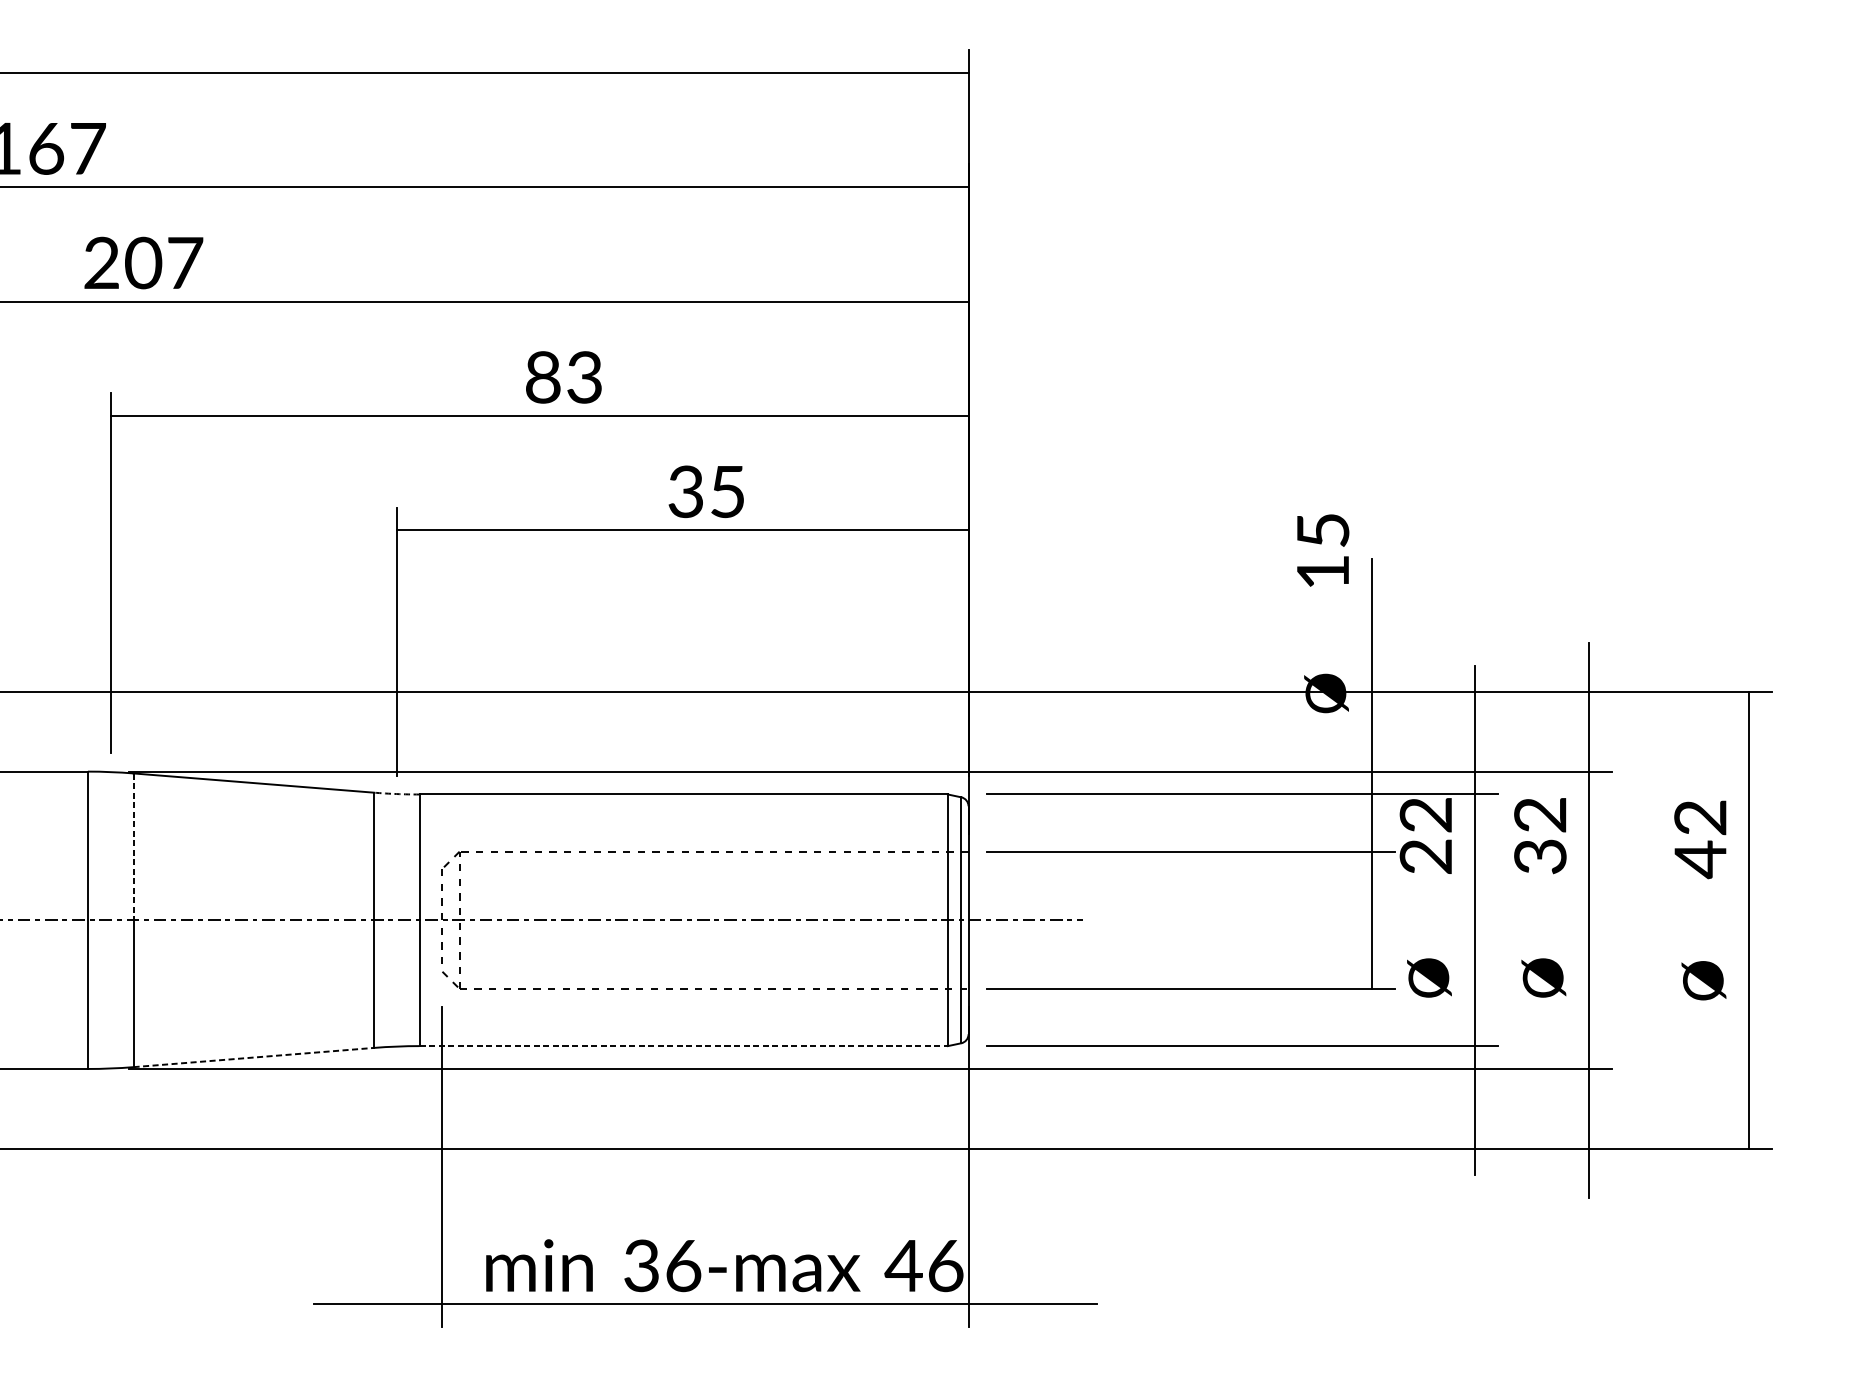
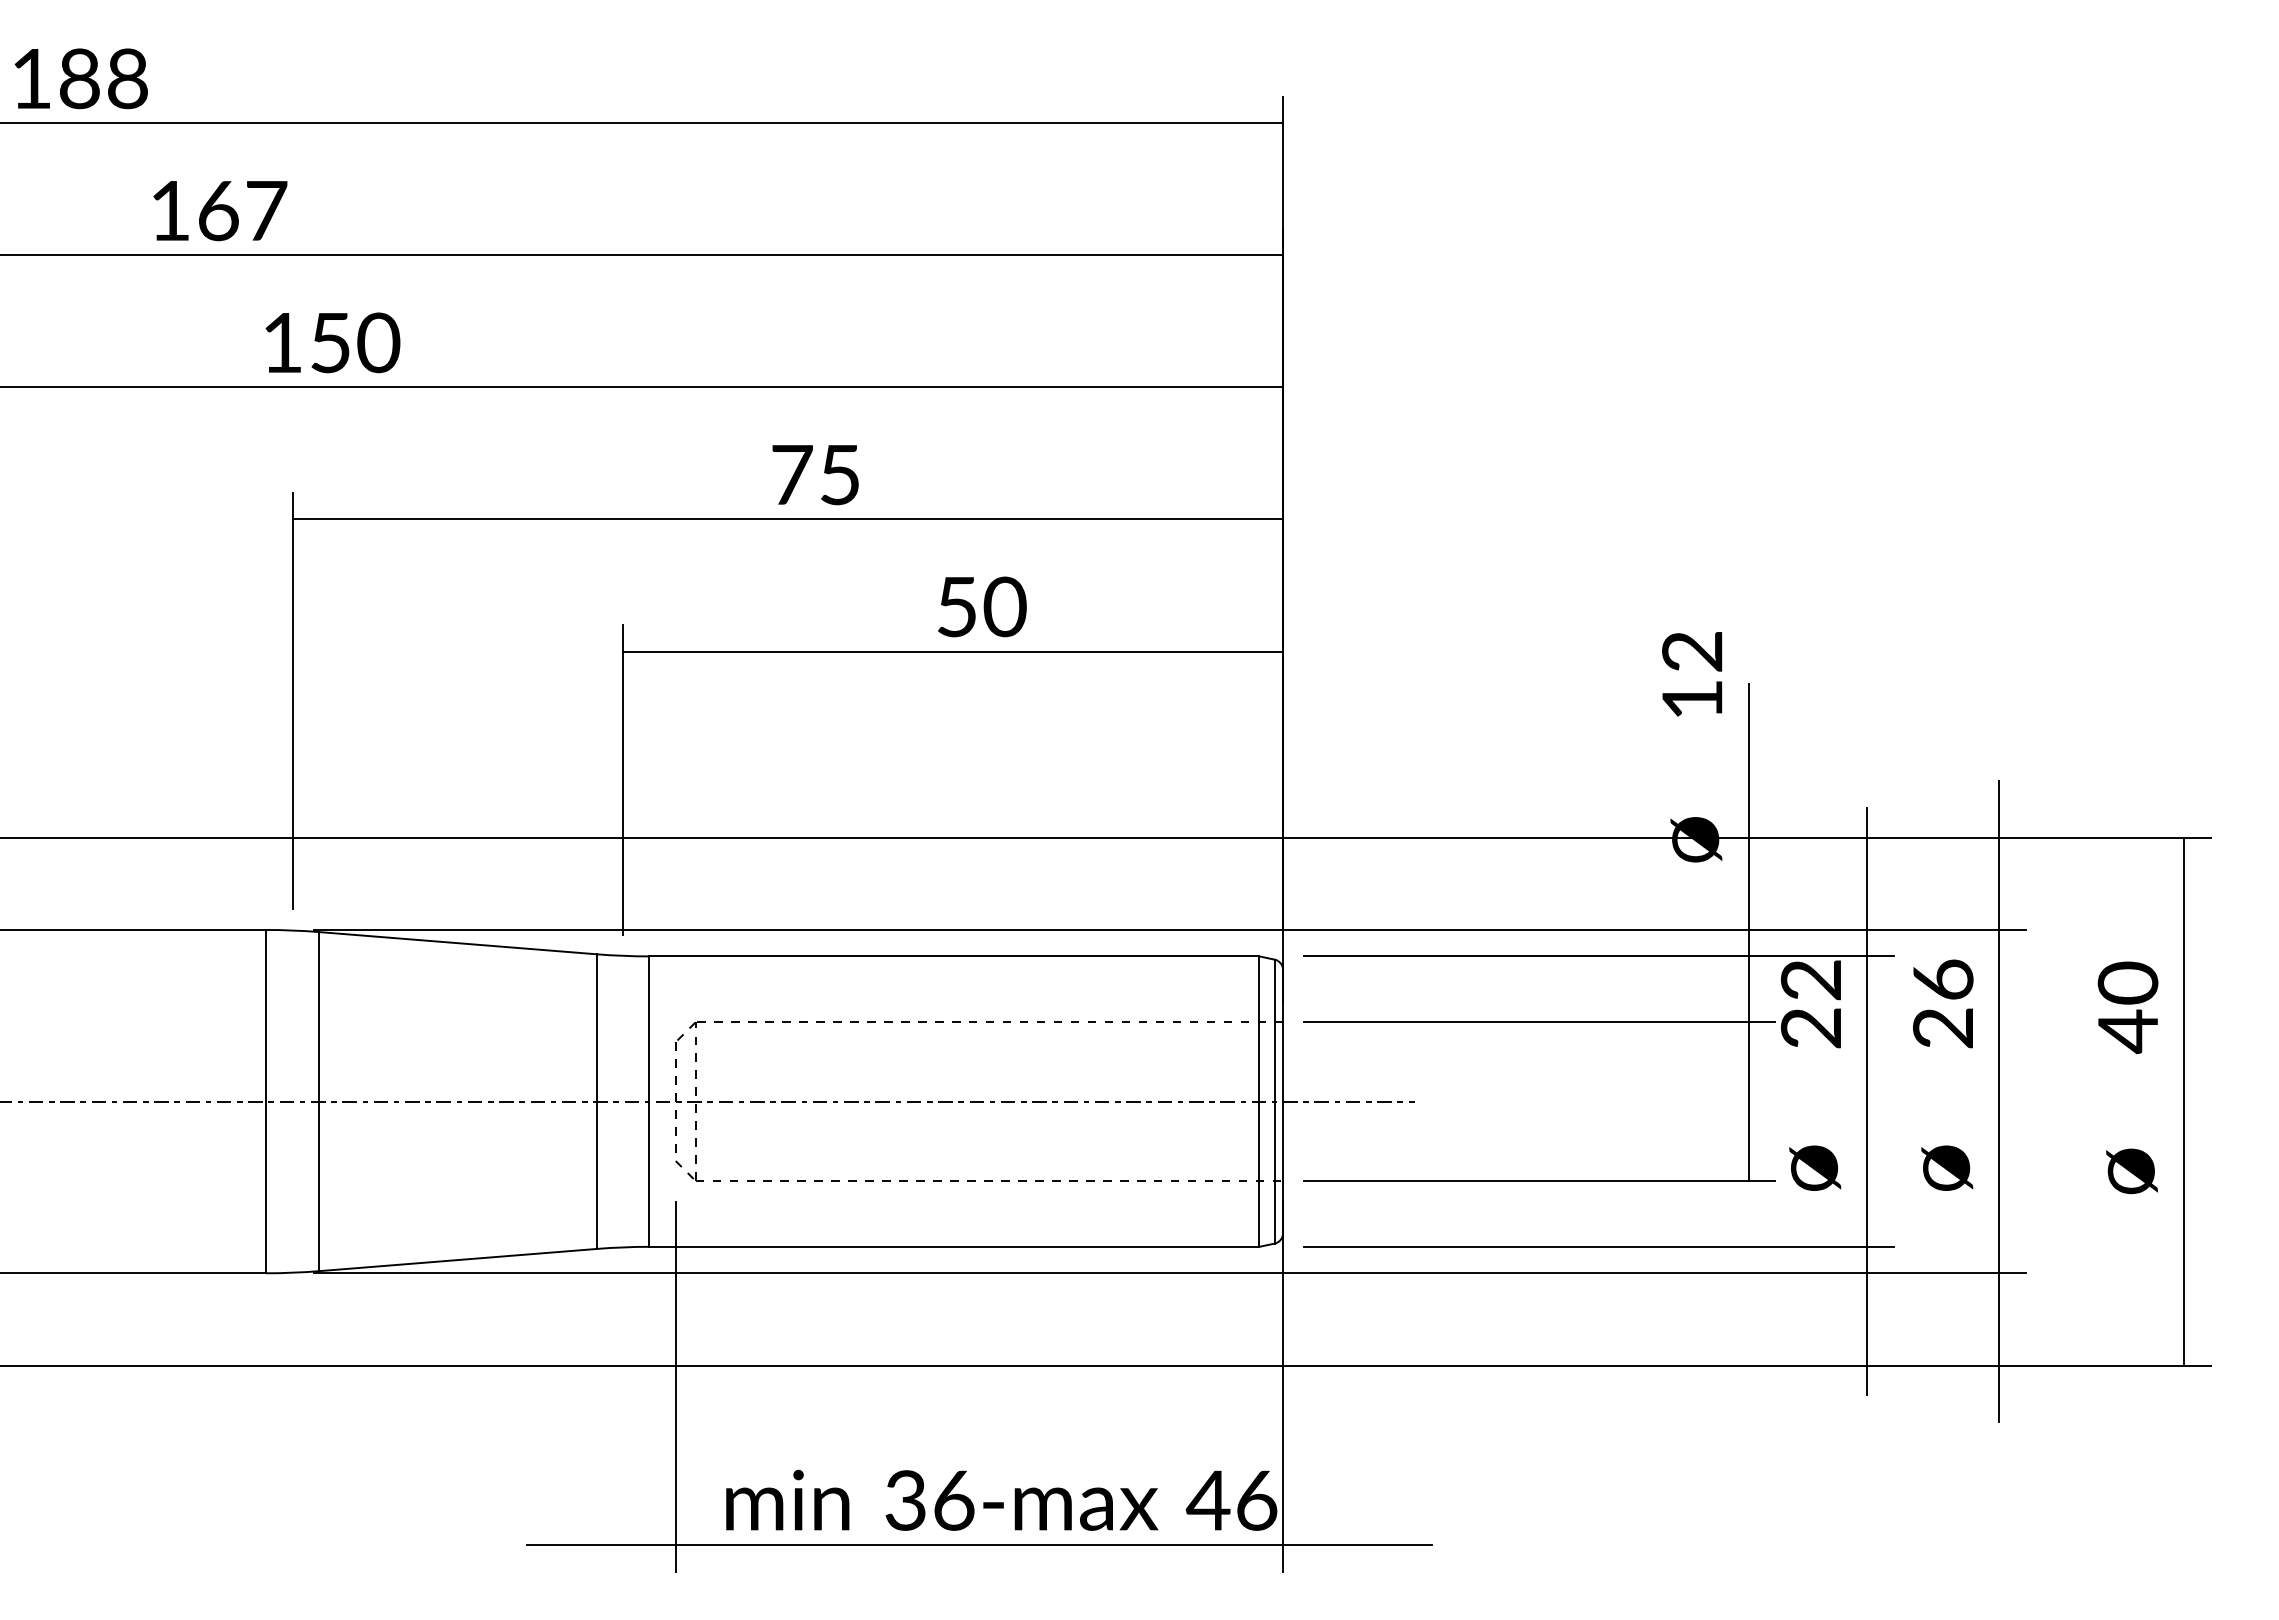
text: (144, 262) -> (331, 342), 207 -> 150
text: (563, 377) -> (815, 474), 83 -> 75
text: (707, 491) -> (981, 606), 35 -> 50
text: (1323, 530) -> (1692, 651), 15 -> 12
arc: (396, 793) -> (622, 955), dashed -> solid
text: (1700, 817) -> (2128, 982), 42 -> 40
text: (1540, 835) -> (1943, 1003), 32 -> 26
line: (133, 846) -> (319, 1016), dashed -> solid
line: (683, 1045) -> (954, 1246), dashed -> solid
line: (254, 1057) -> (458, 1260), dashed -> solid

